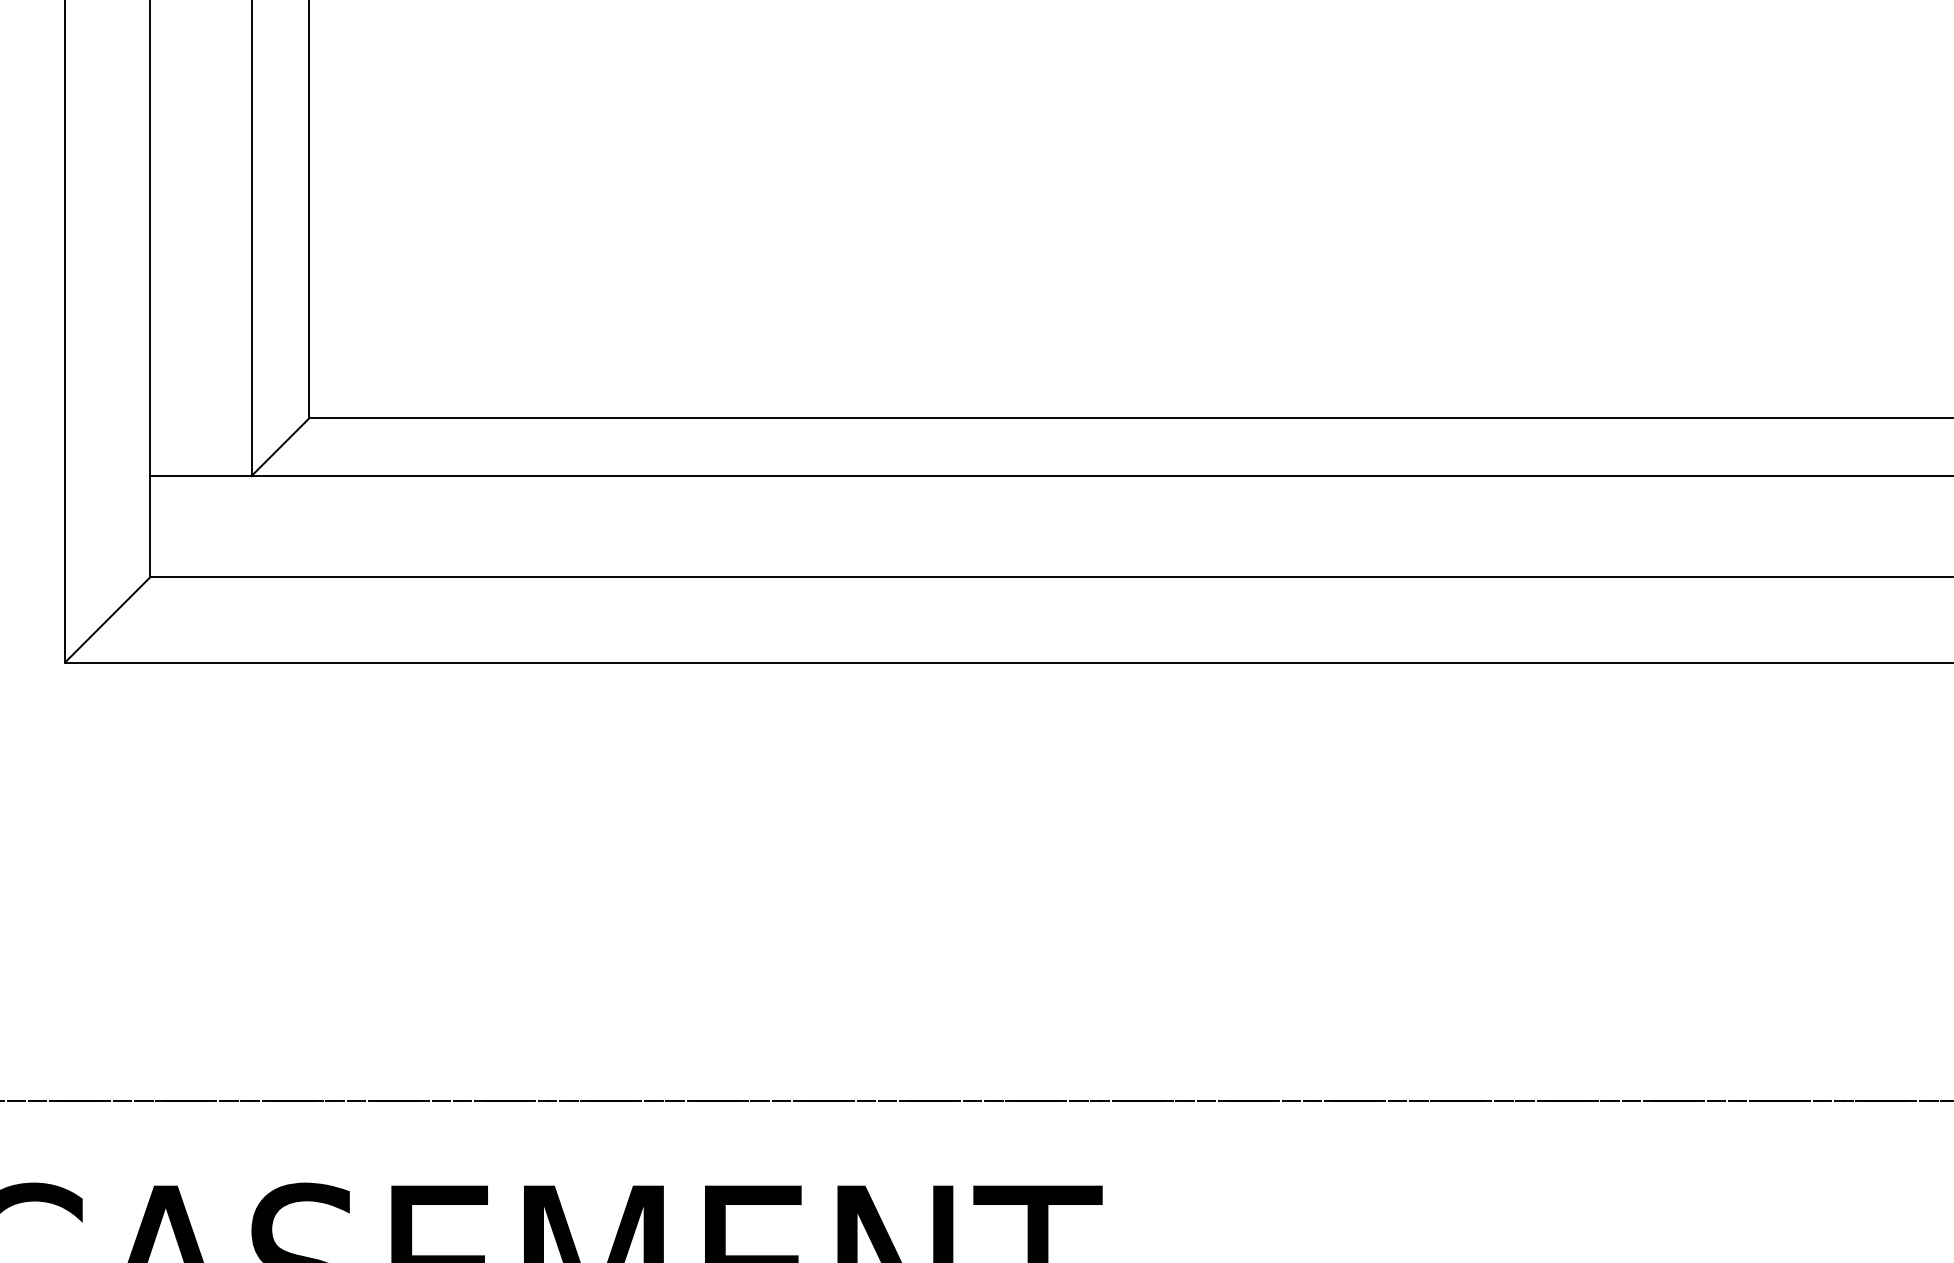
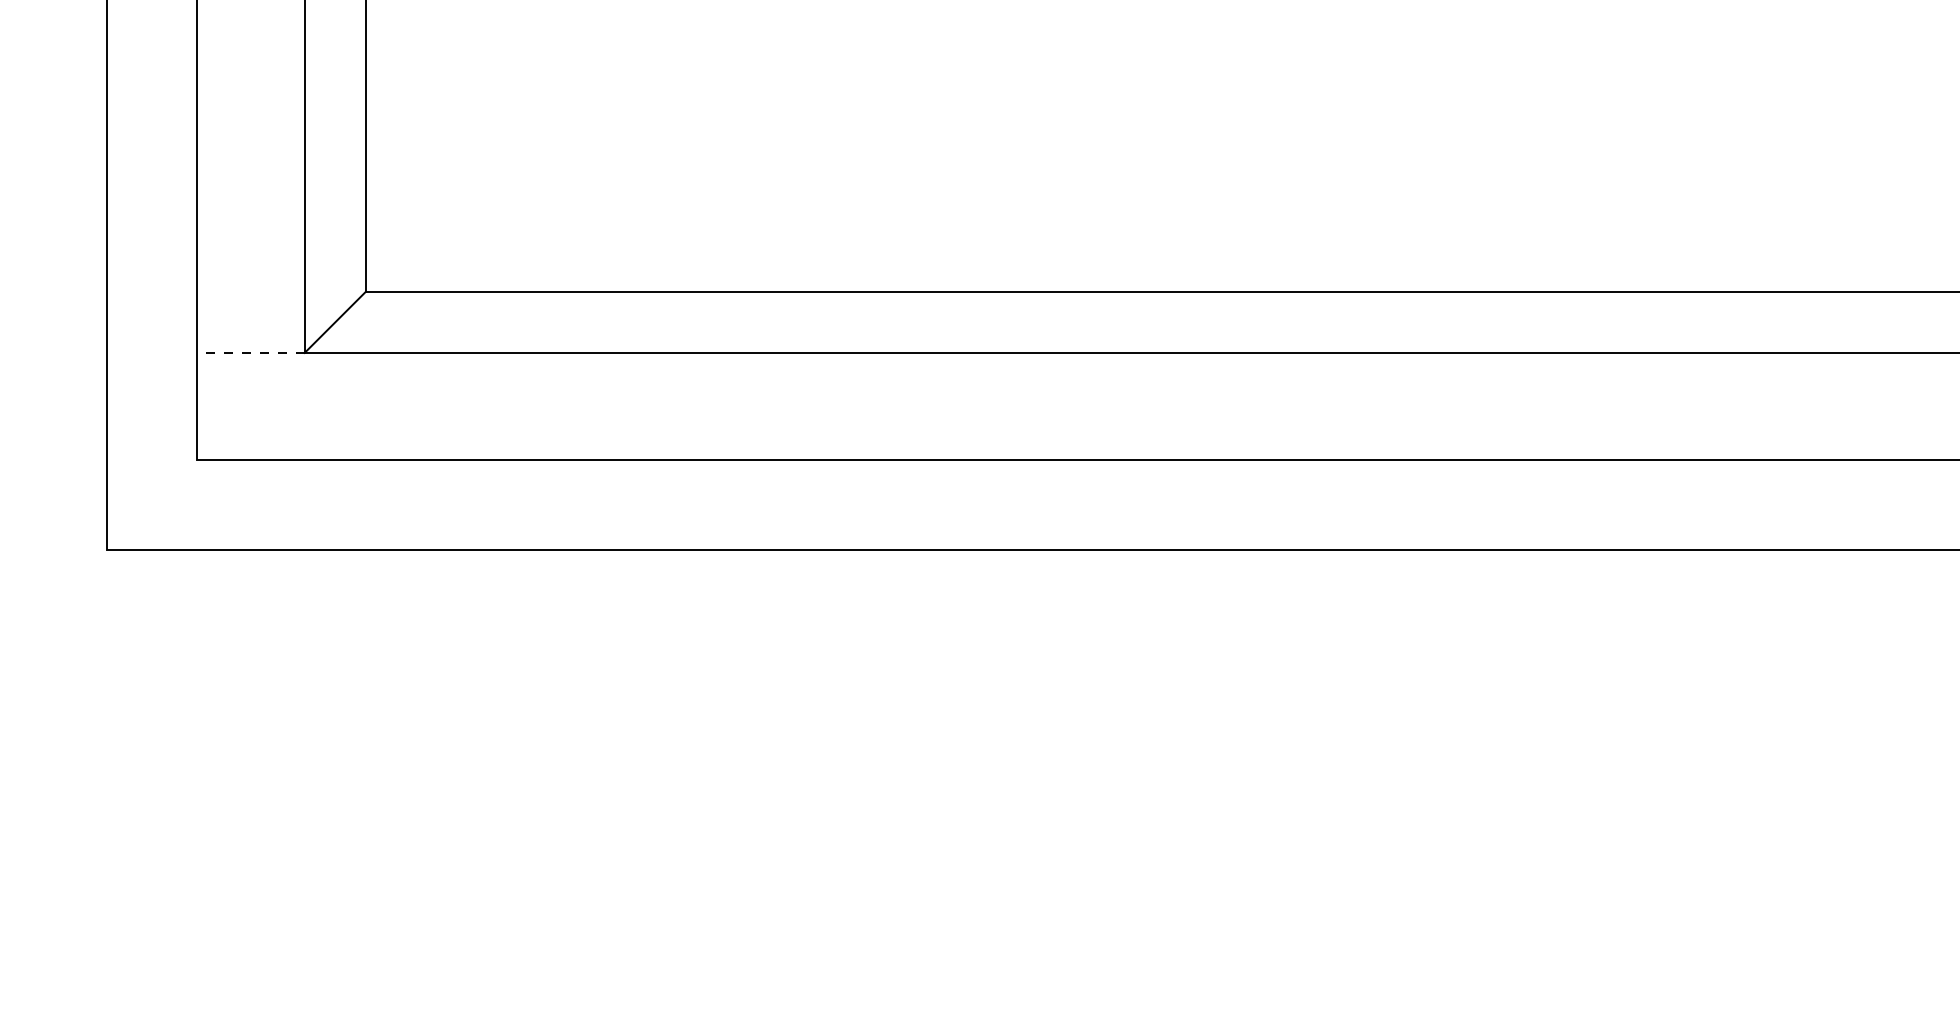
line: (200, 476) -> (250, 353), solid -> dashed
line: (107, 619) -> (152, 504), removed

